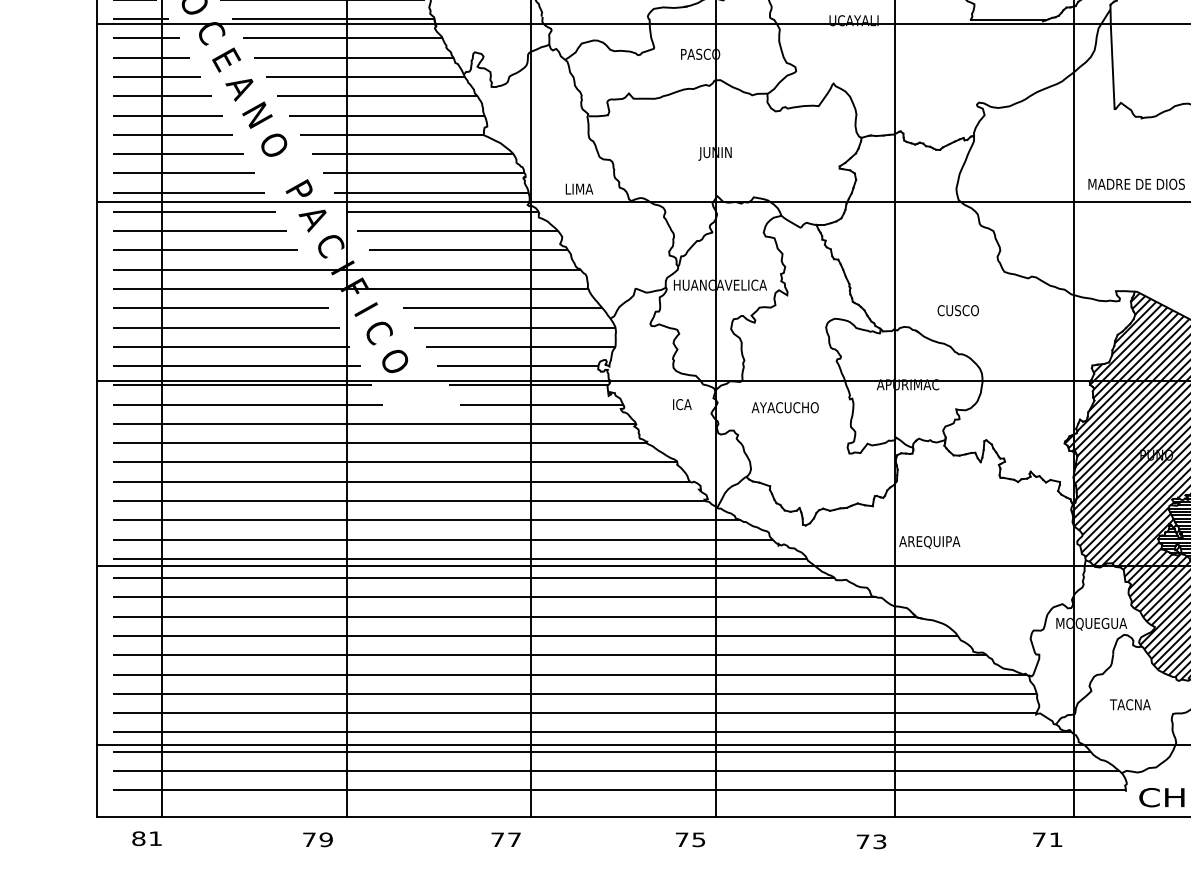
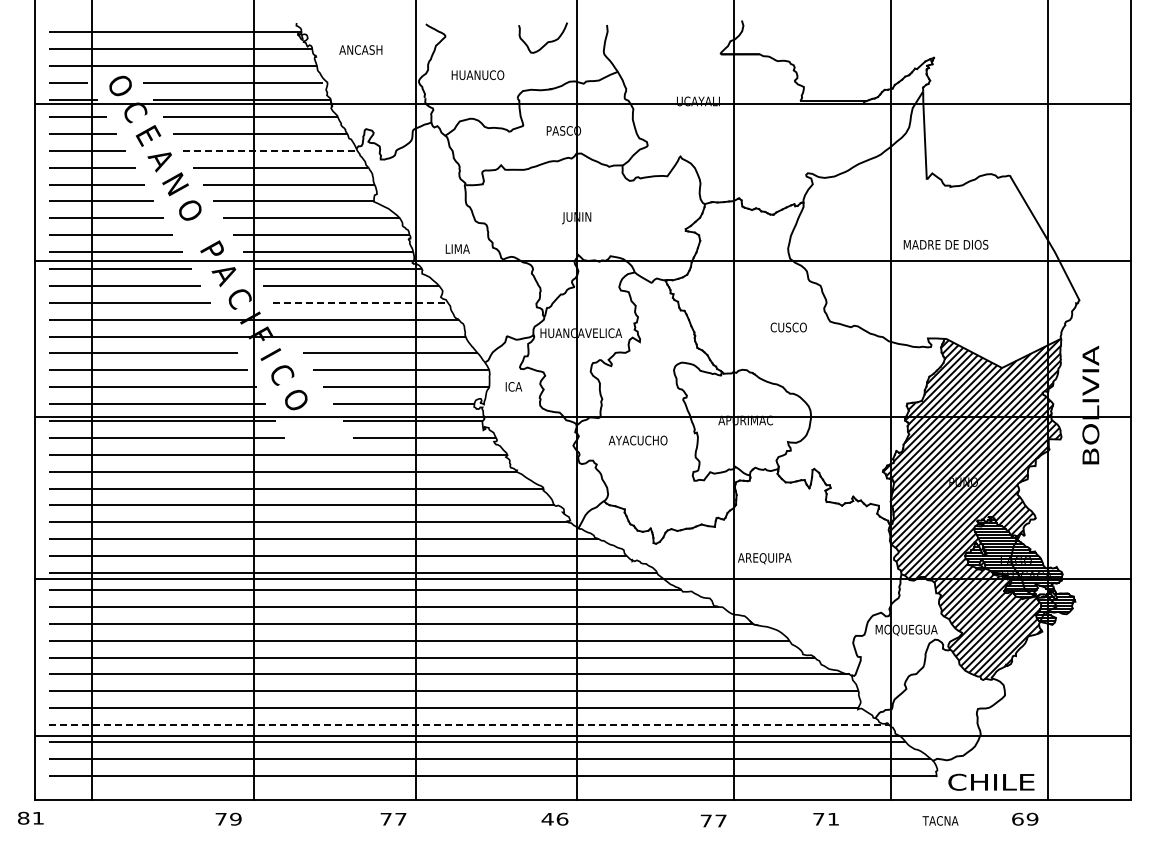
line: (365, 76) -> (270, 150), solid -> dashed
line: (468, 250) -> (360, 302), solid -> dashed
text: (957, 310) -> (788, 327), moved
text: (681, 404) -> (513, 386), moved
text: (1130, 704) -> (940, 820), moved
line: (592, 732) -> (469, 725), solid -> dashed
text: (146, 837) -> (30, 817), moved
text: (689, 838) -> (554, 818), 75 -> 46
text: (1046, 840) -> (825, 819), moved
text: (879, 841) -> (720, 820), 73 -> 77

